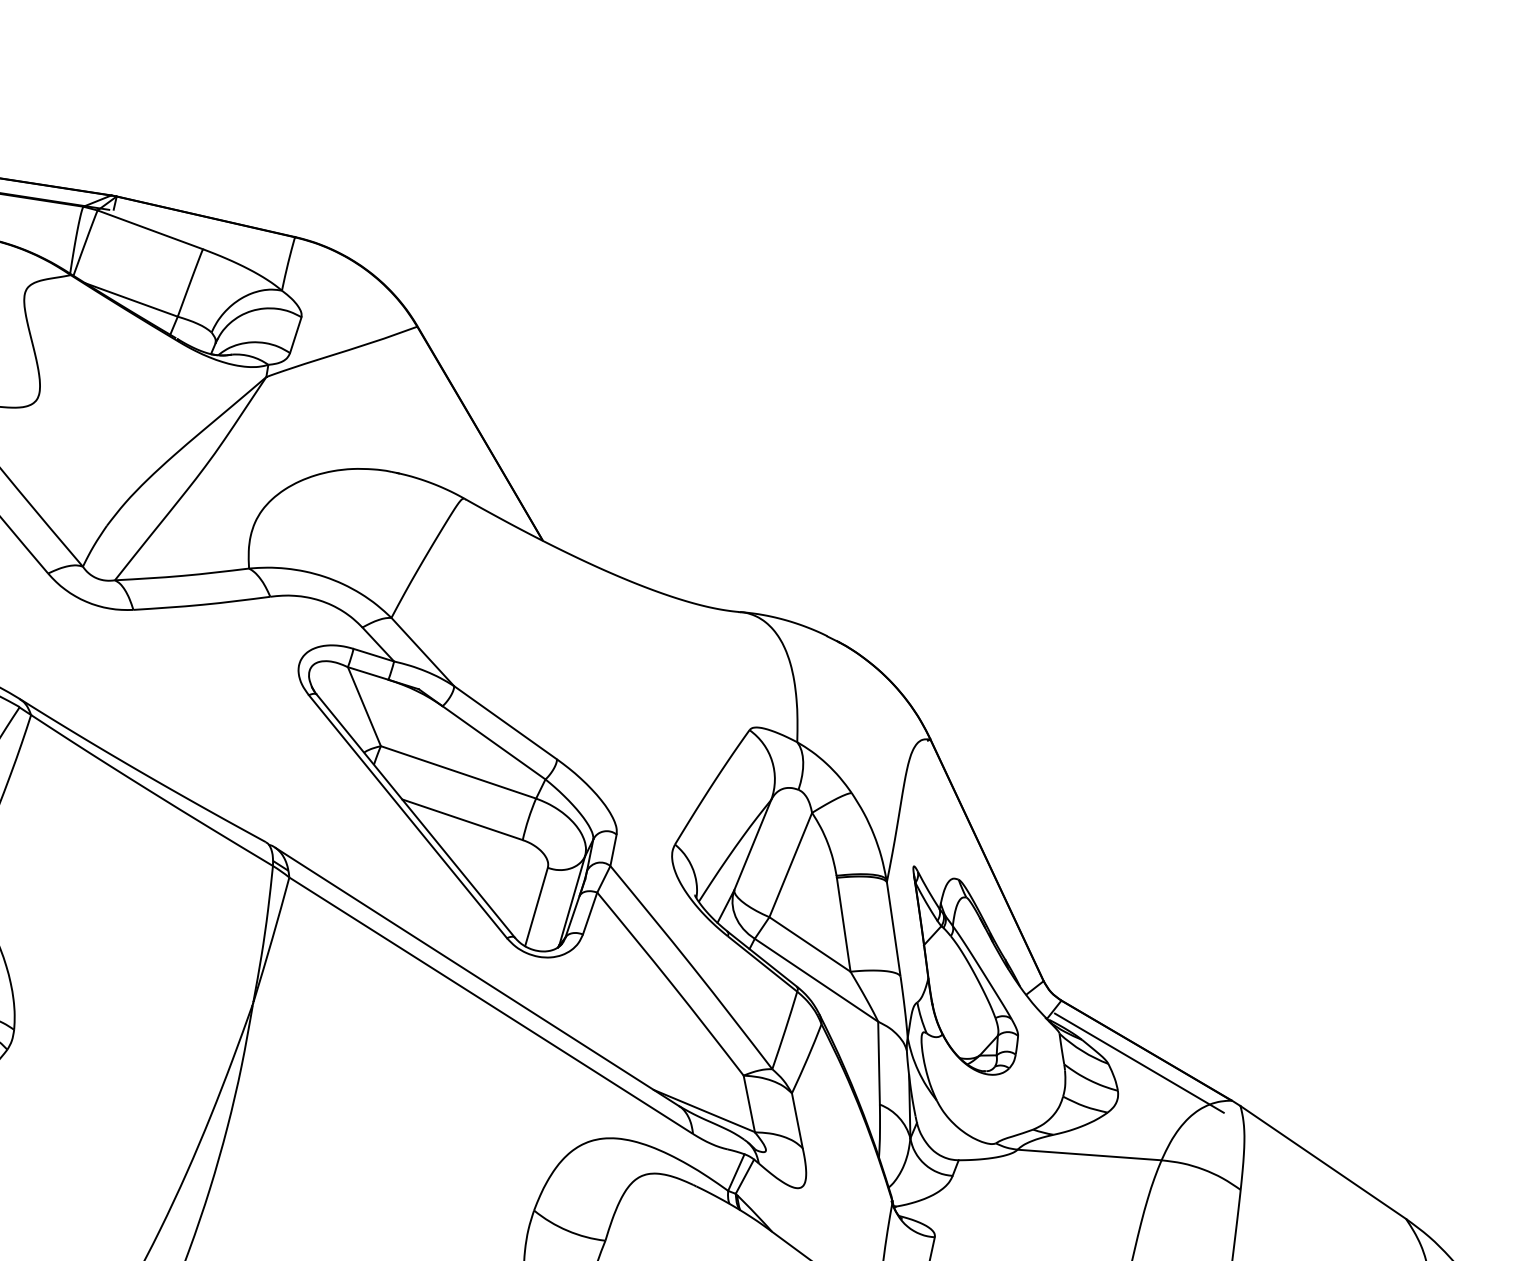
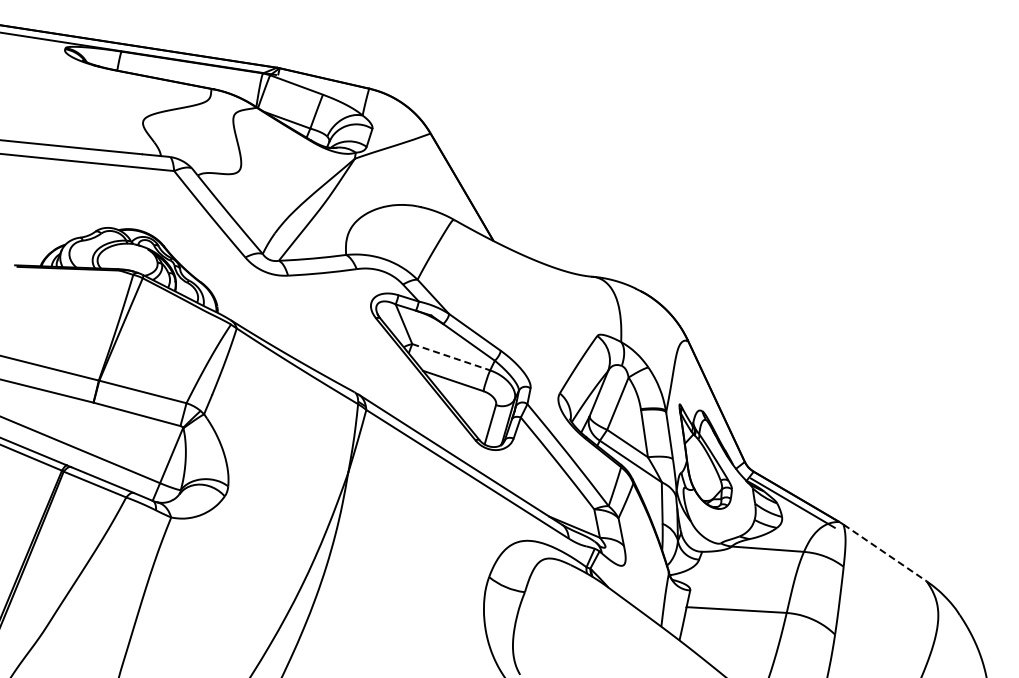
line: (459, 772) -> (451, 357), solid -> dashed
line: (1324, 1163) -> (885, 553), solid -> dashed

